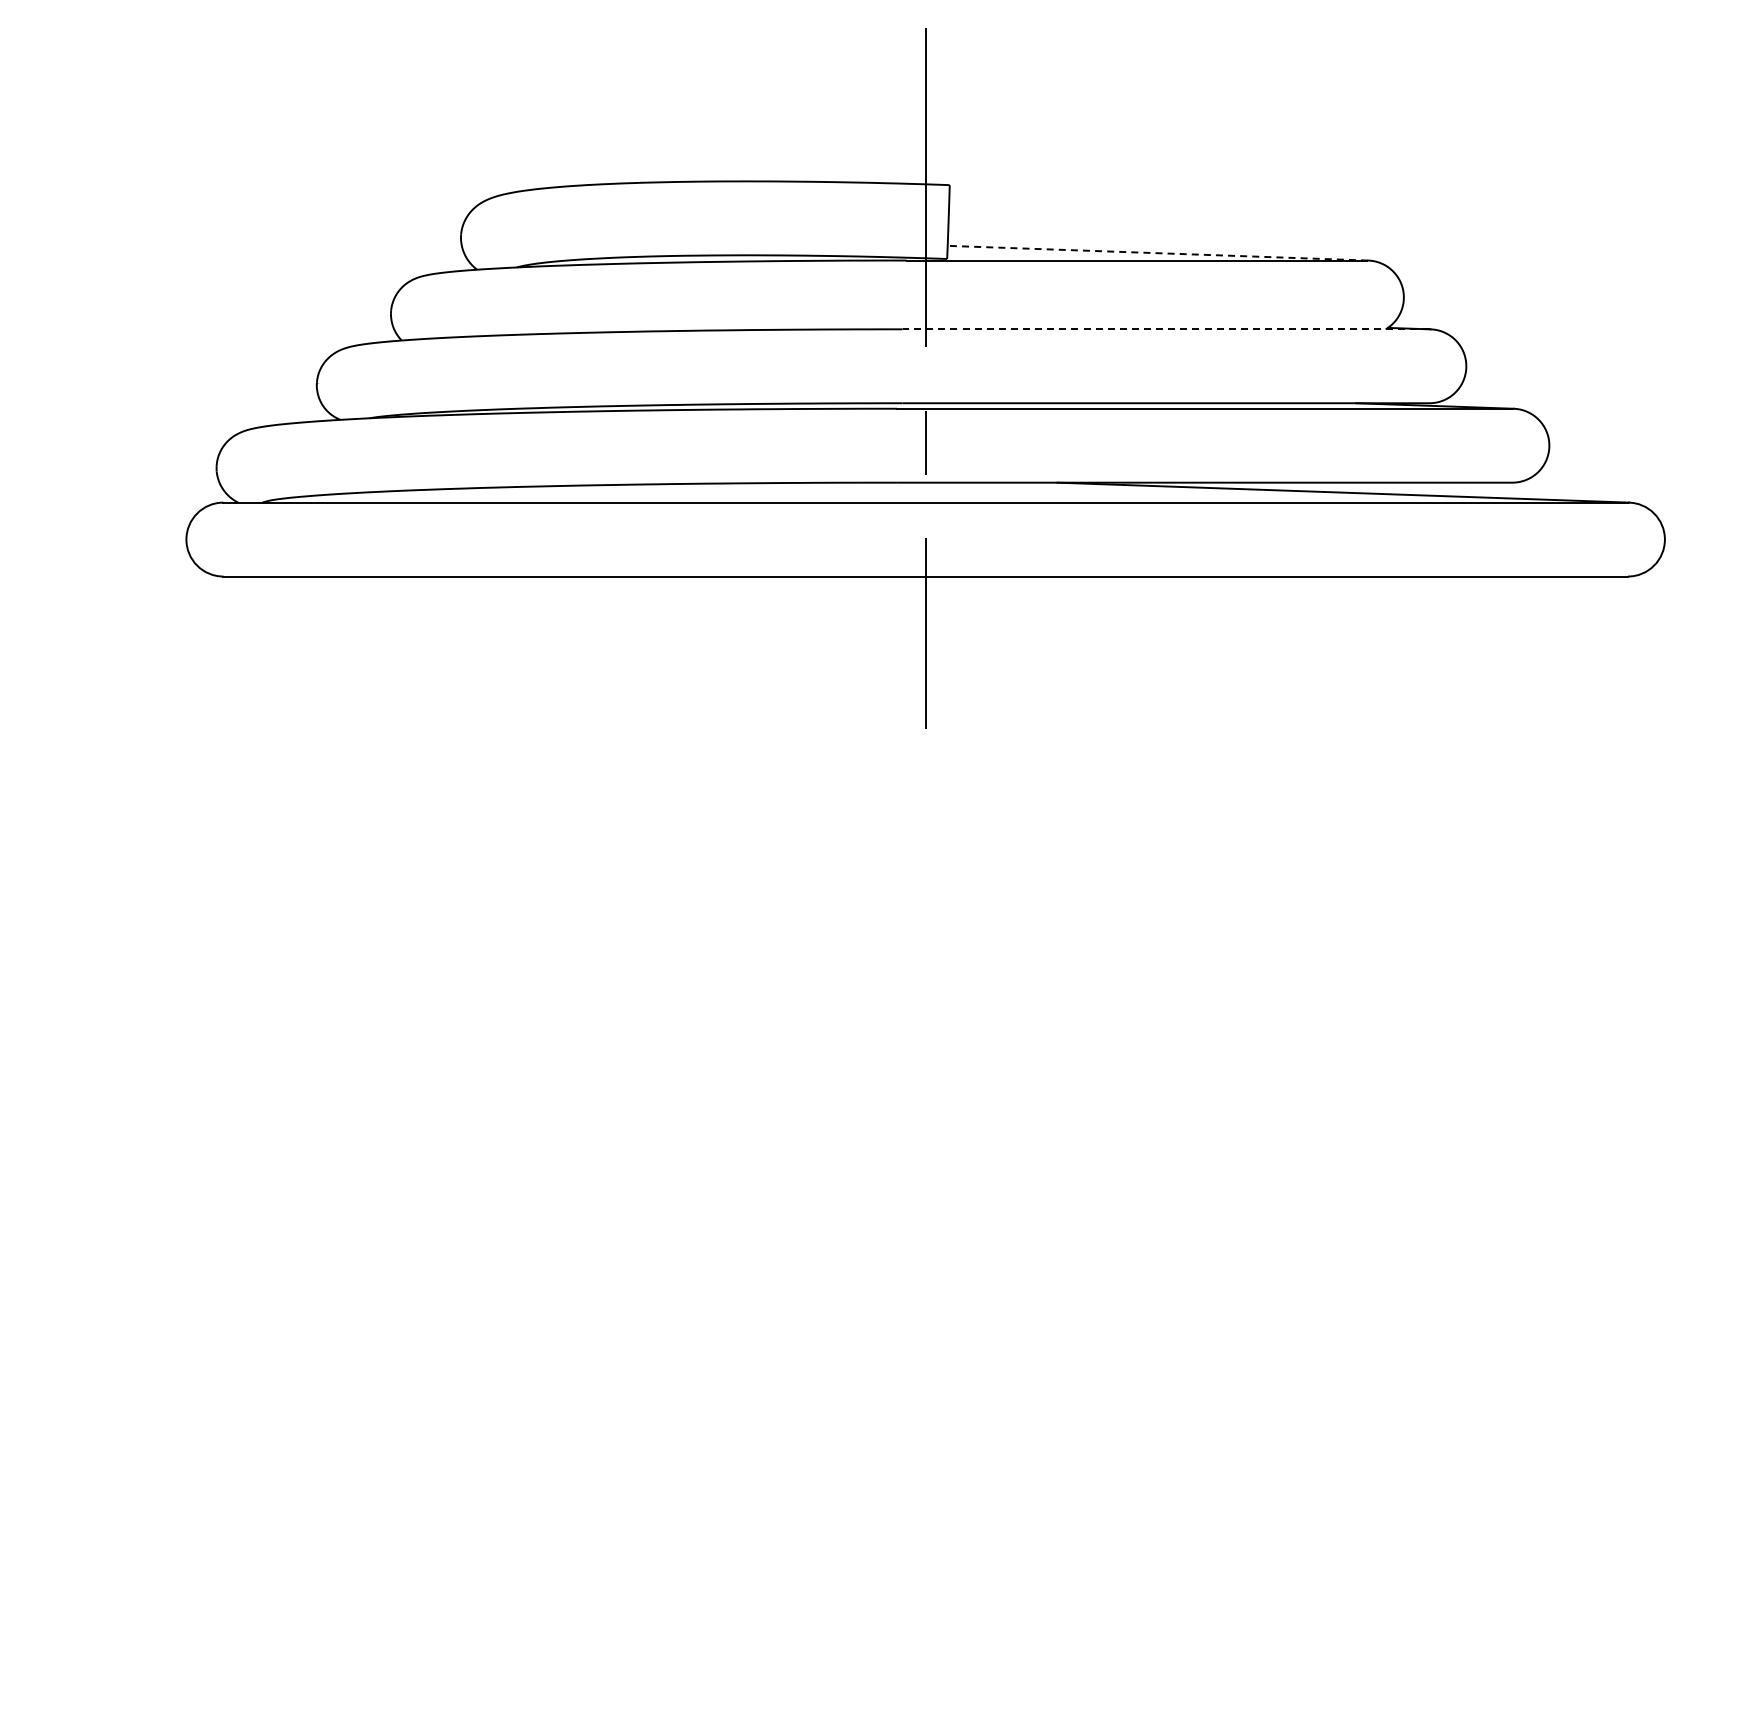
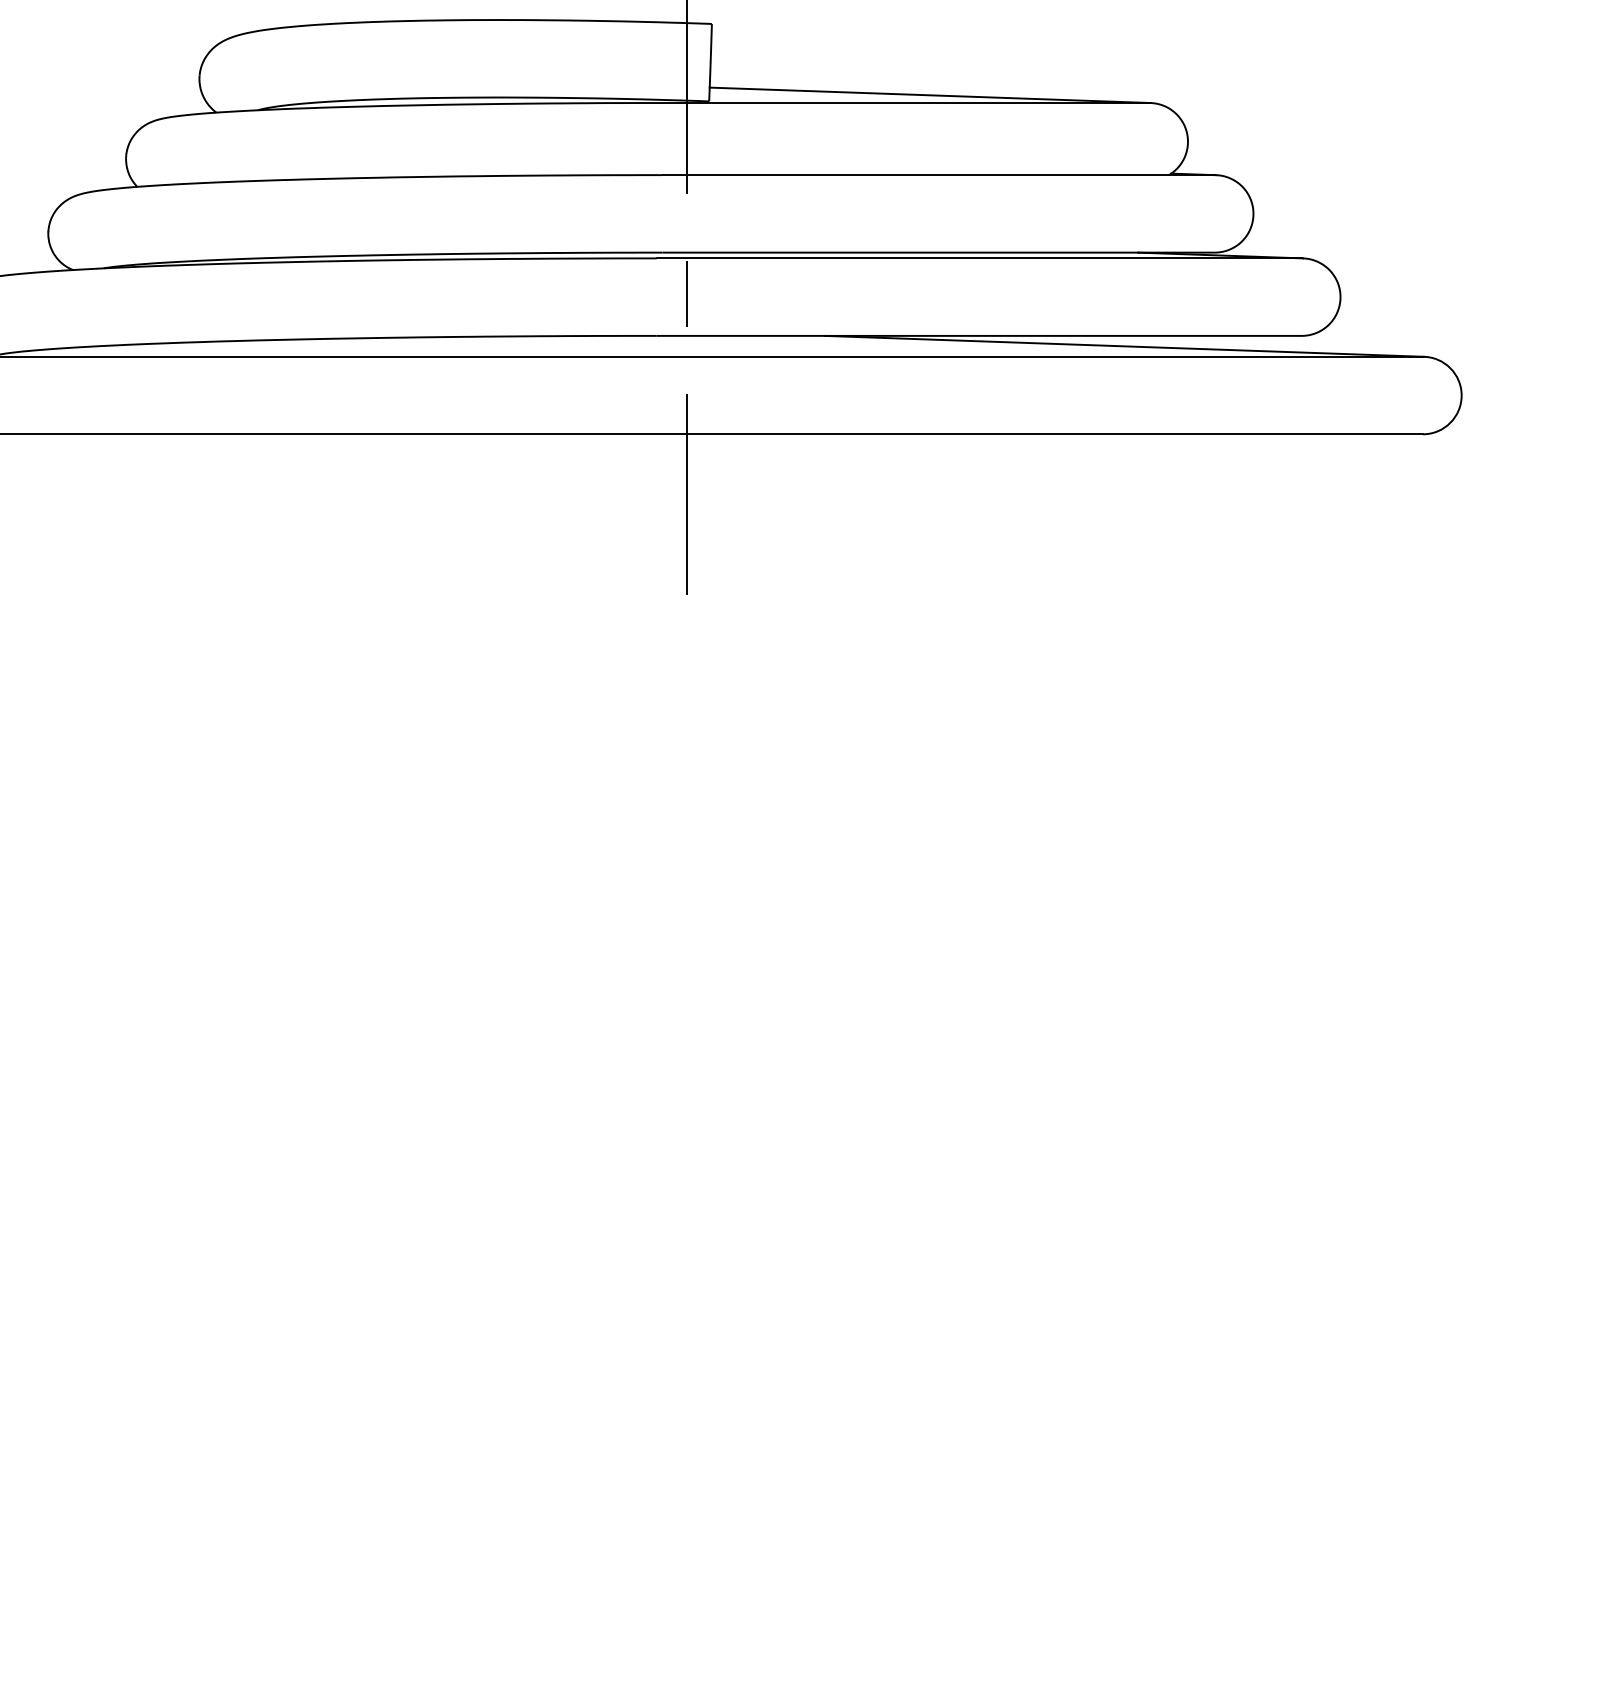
line: (1157, 253) -> (929, 95), dashed -> solid
line: (1165, 329) -> (938, 175), dashed -> solid

